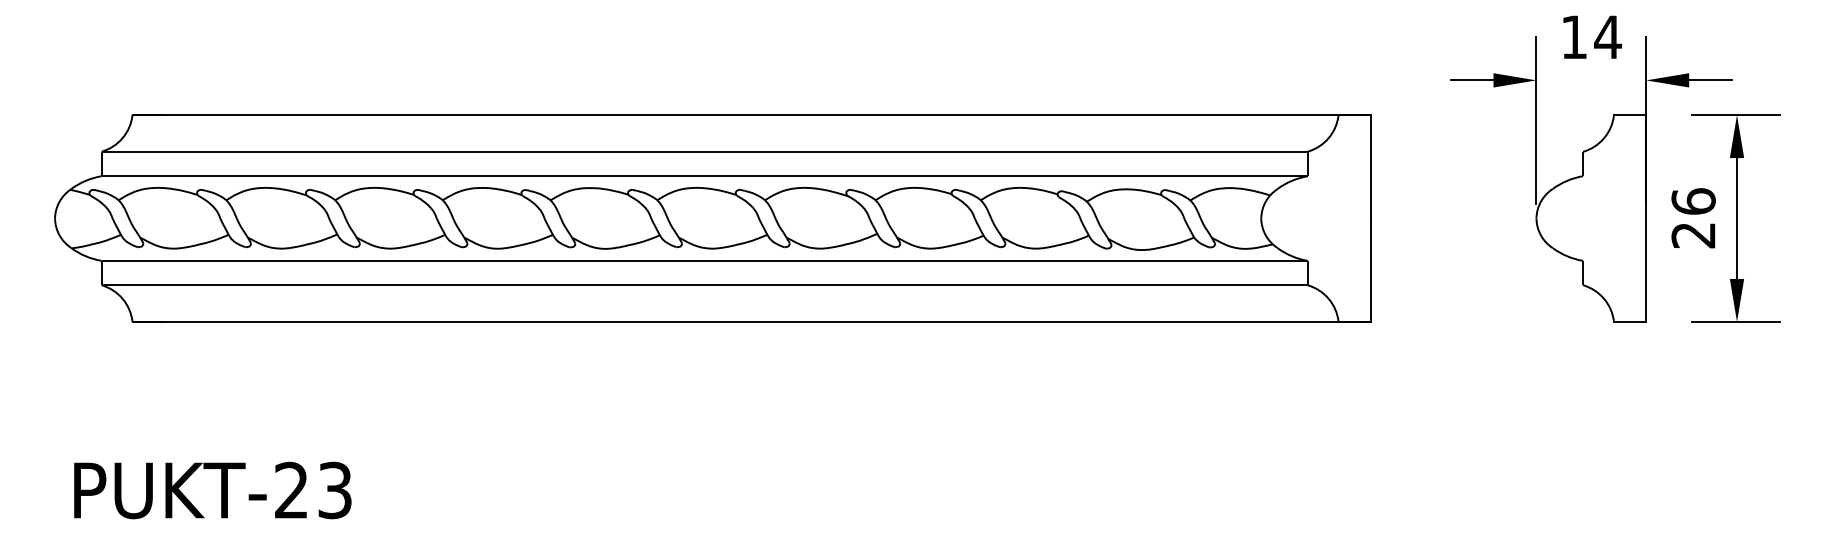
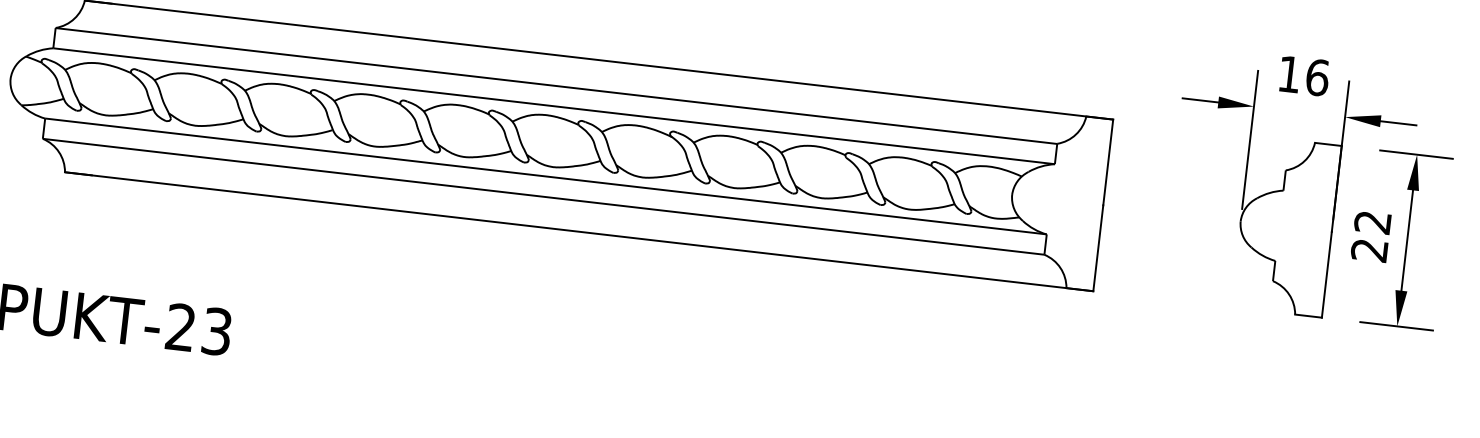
text: (1607, 37) -> (1317, 77), 14 -> 16
text: (1693, 201) -> (1372, 222), 26 -> 22

